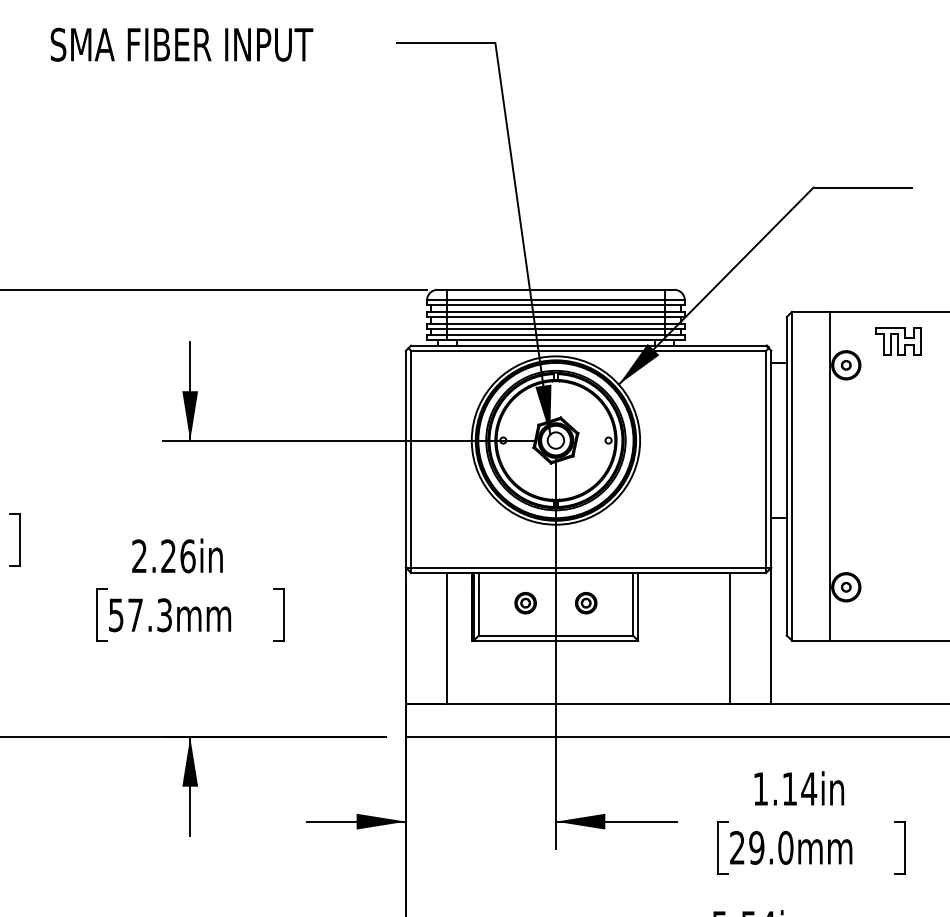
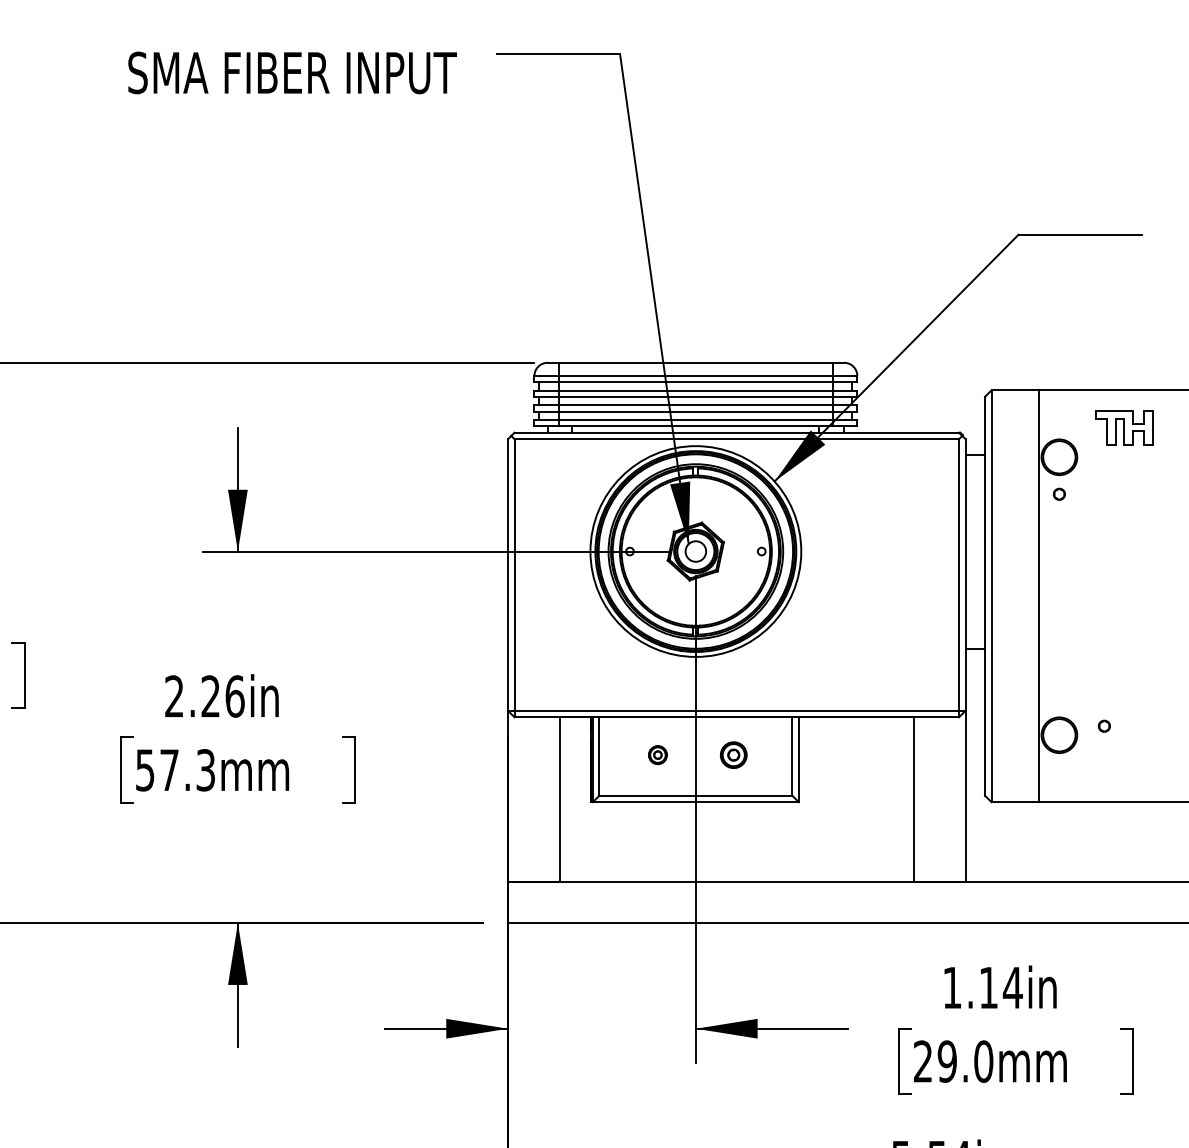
text: (181, 44) -> (292, 72), moved
part: (845, 364) -> (1058, 493), moved
part: (845, 586) -> (1103, 725), moved
part: (525, 602) -> (657, 754), size x0.7

